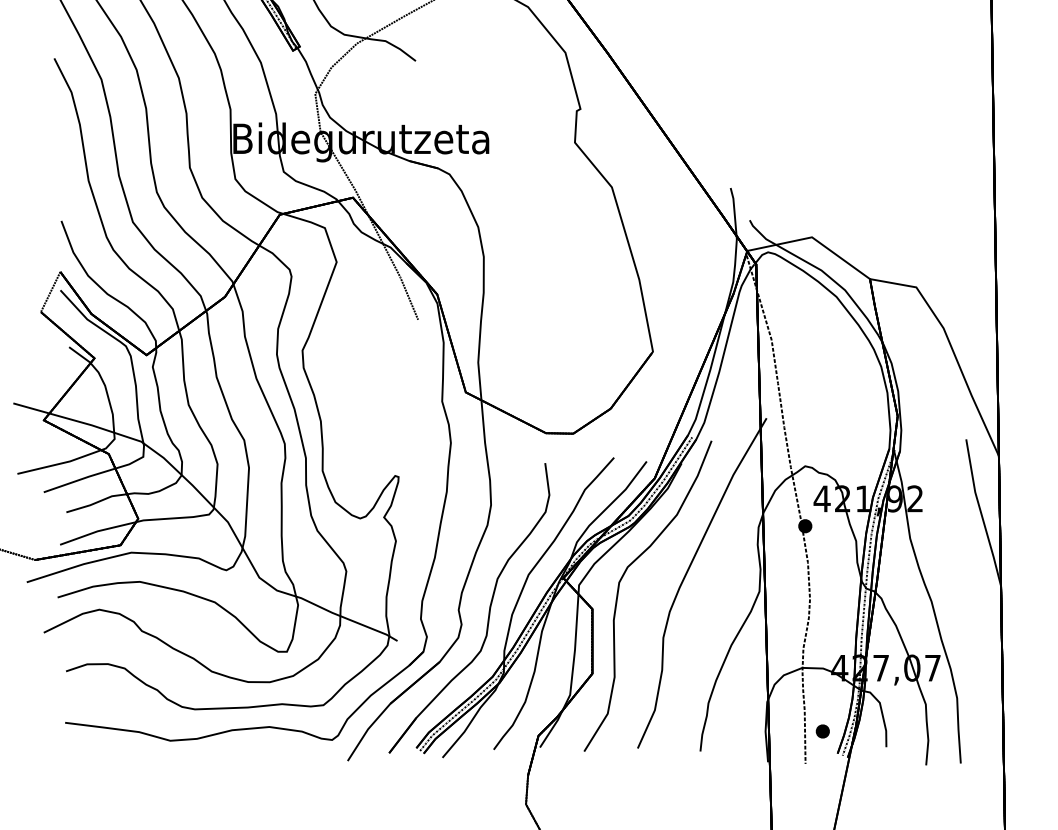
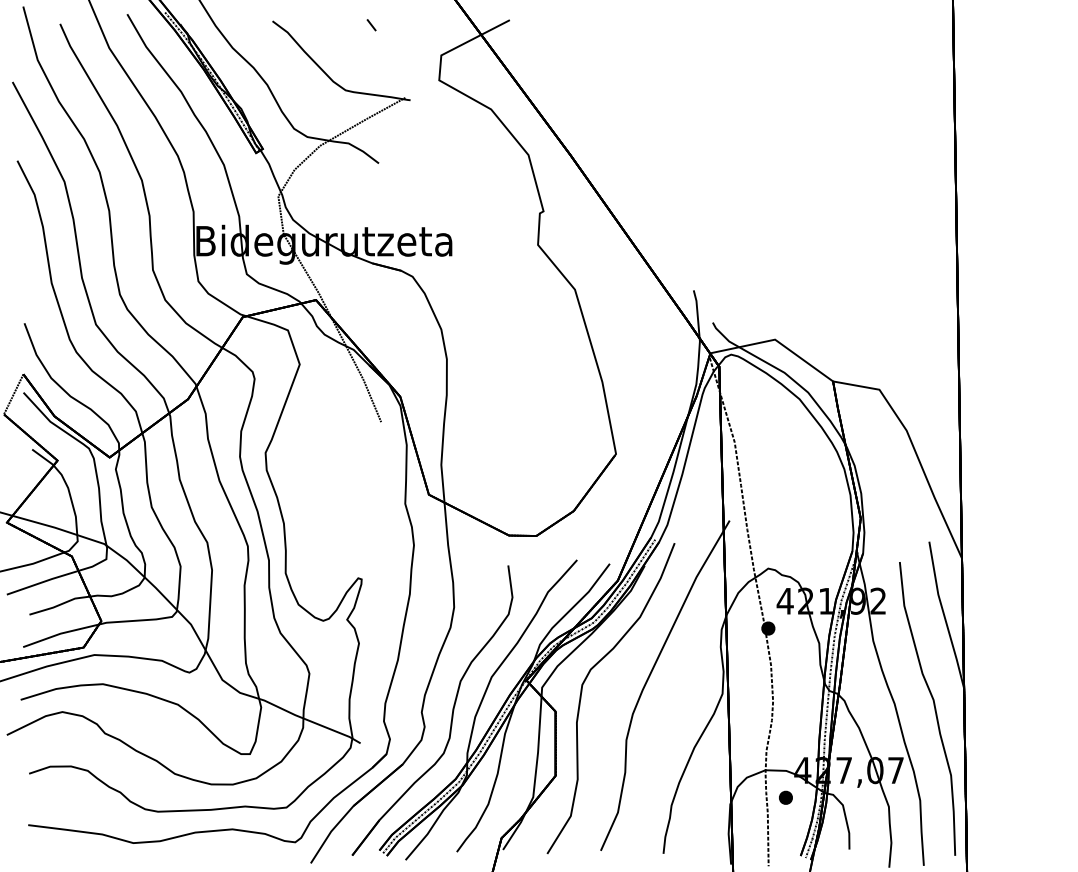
curve: (970, 603) -> (933, 705), added
part: (822, 731) -> (785, 797), moved

